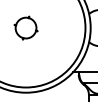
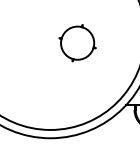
part: (25, 27) -> (76, 42), moved

